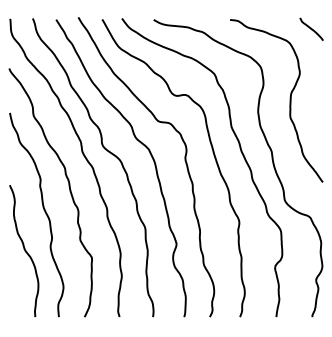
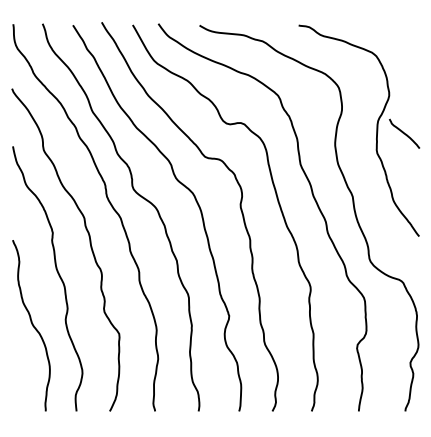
curve: (311, 29) -> (404, 133), moved

